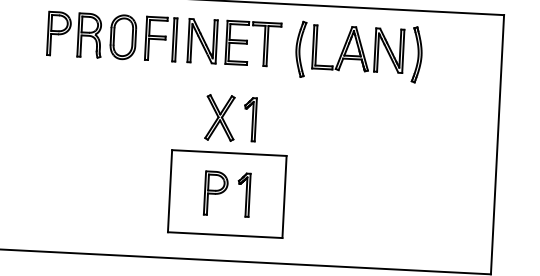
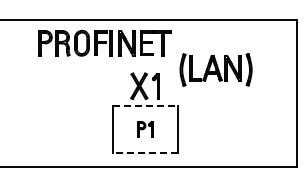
part: (358, 51) -> (215, 69), moved
line: (229, 152) -> (145, 105), solid -> dashed
part: (227, 194) -> (145, 129), size x0.6
line: (225, 234) -> (145, 152), solid -> dashed

